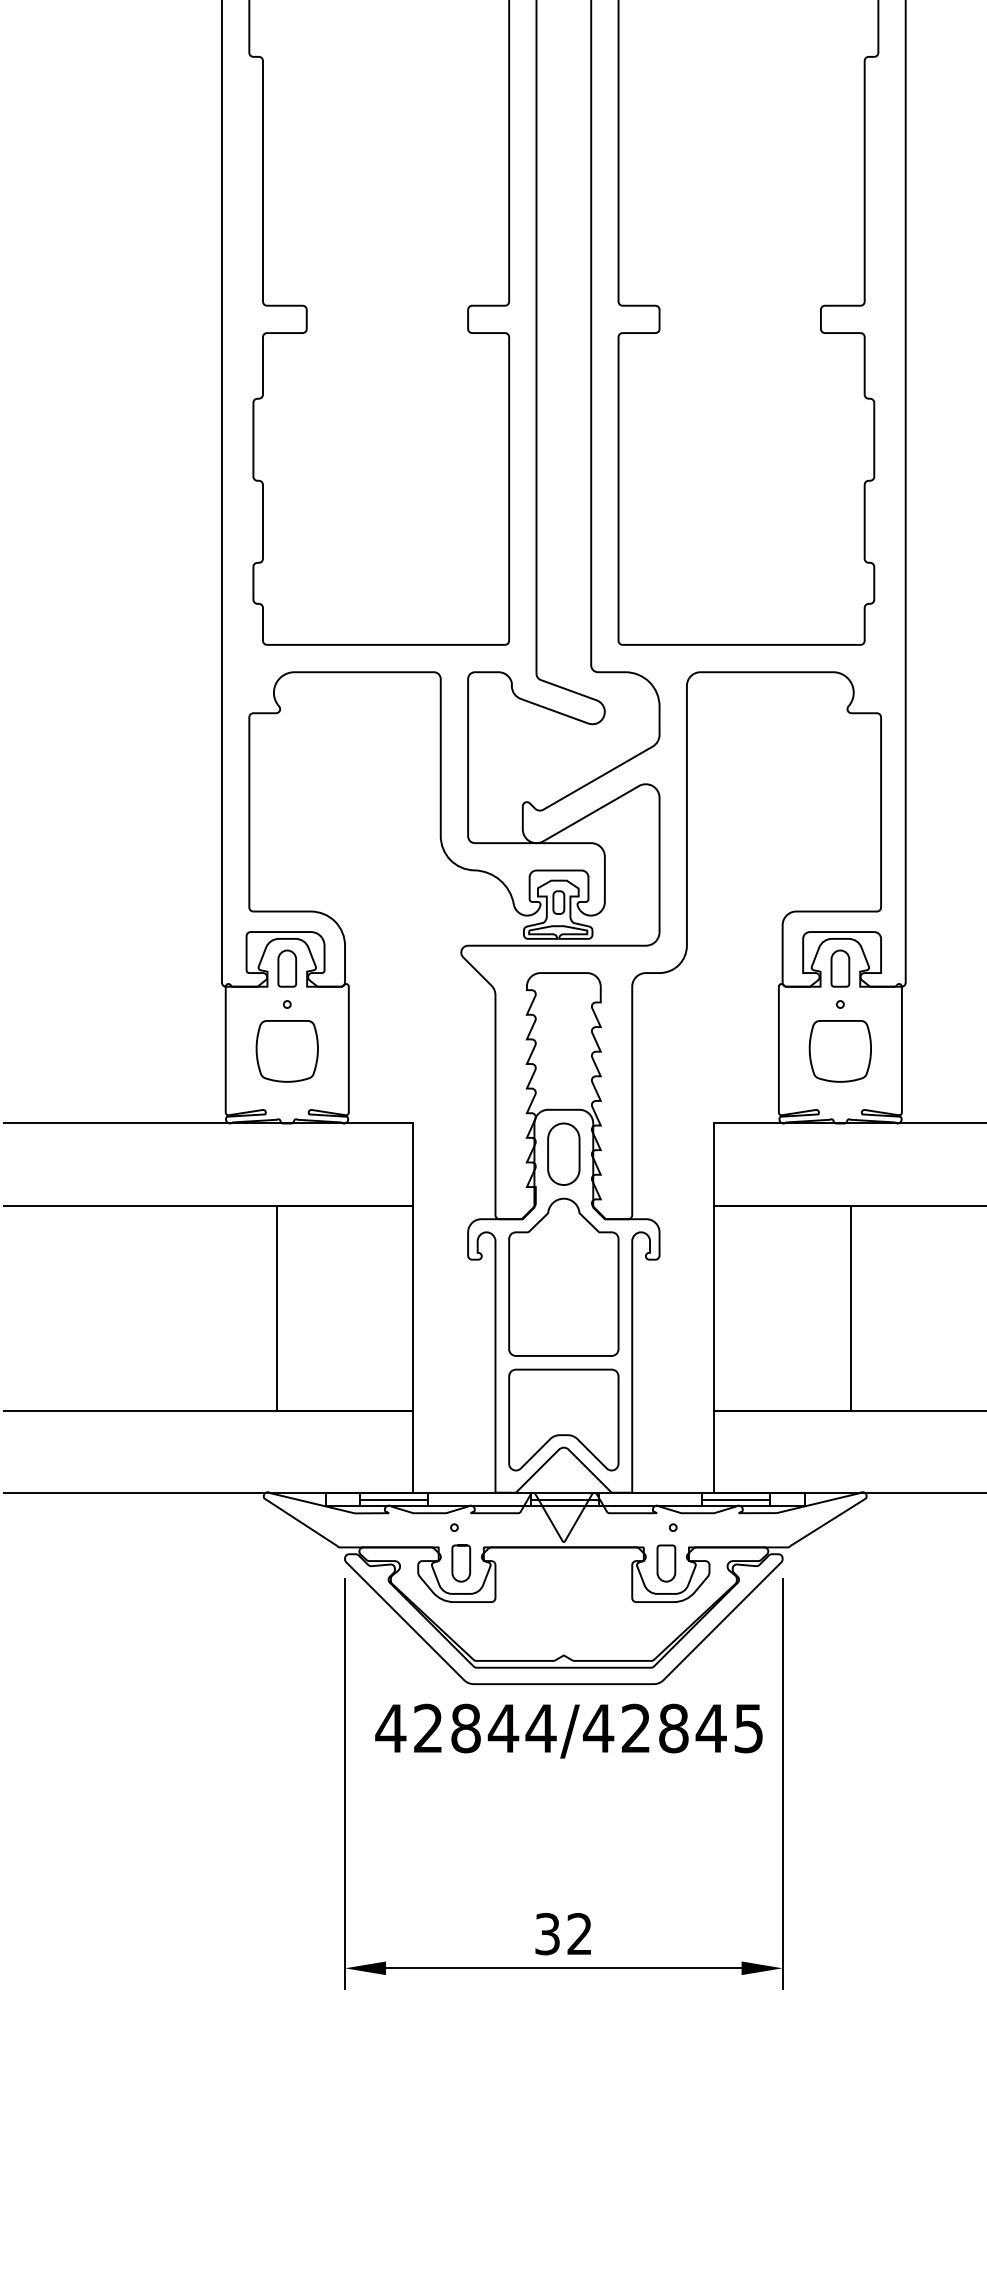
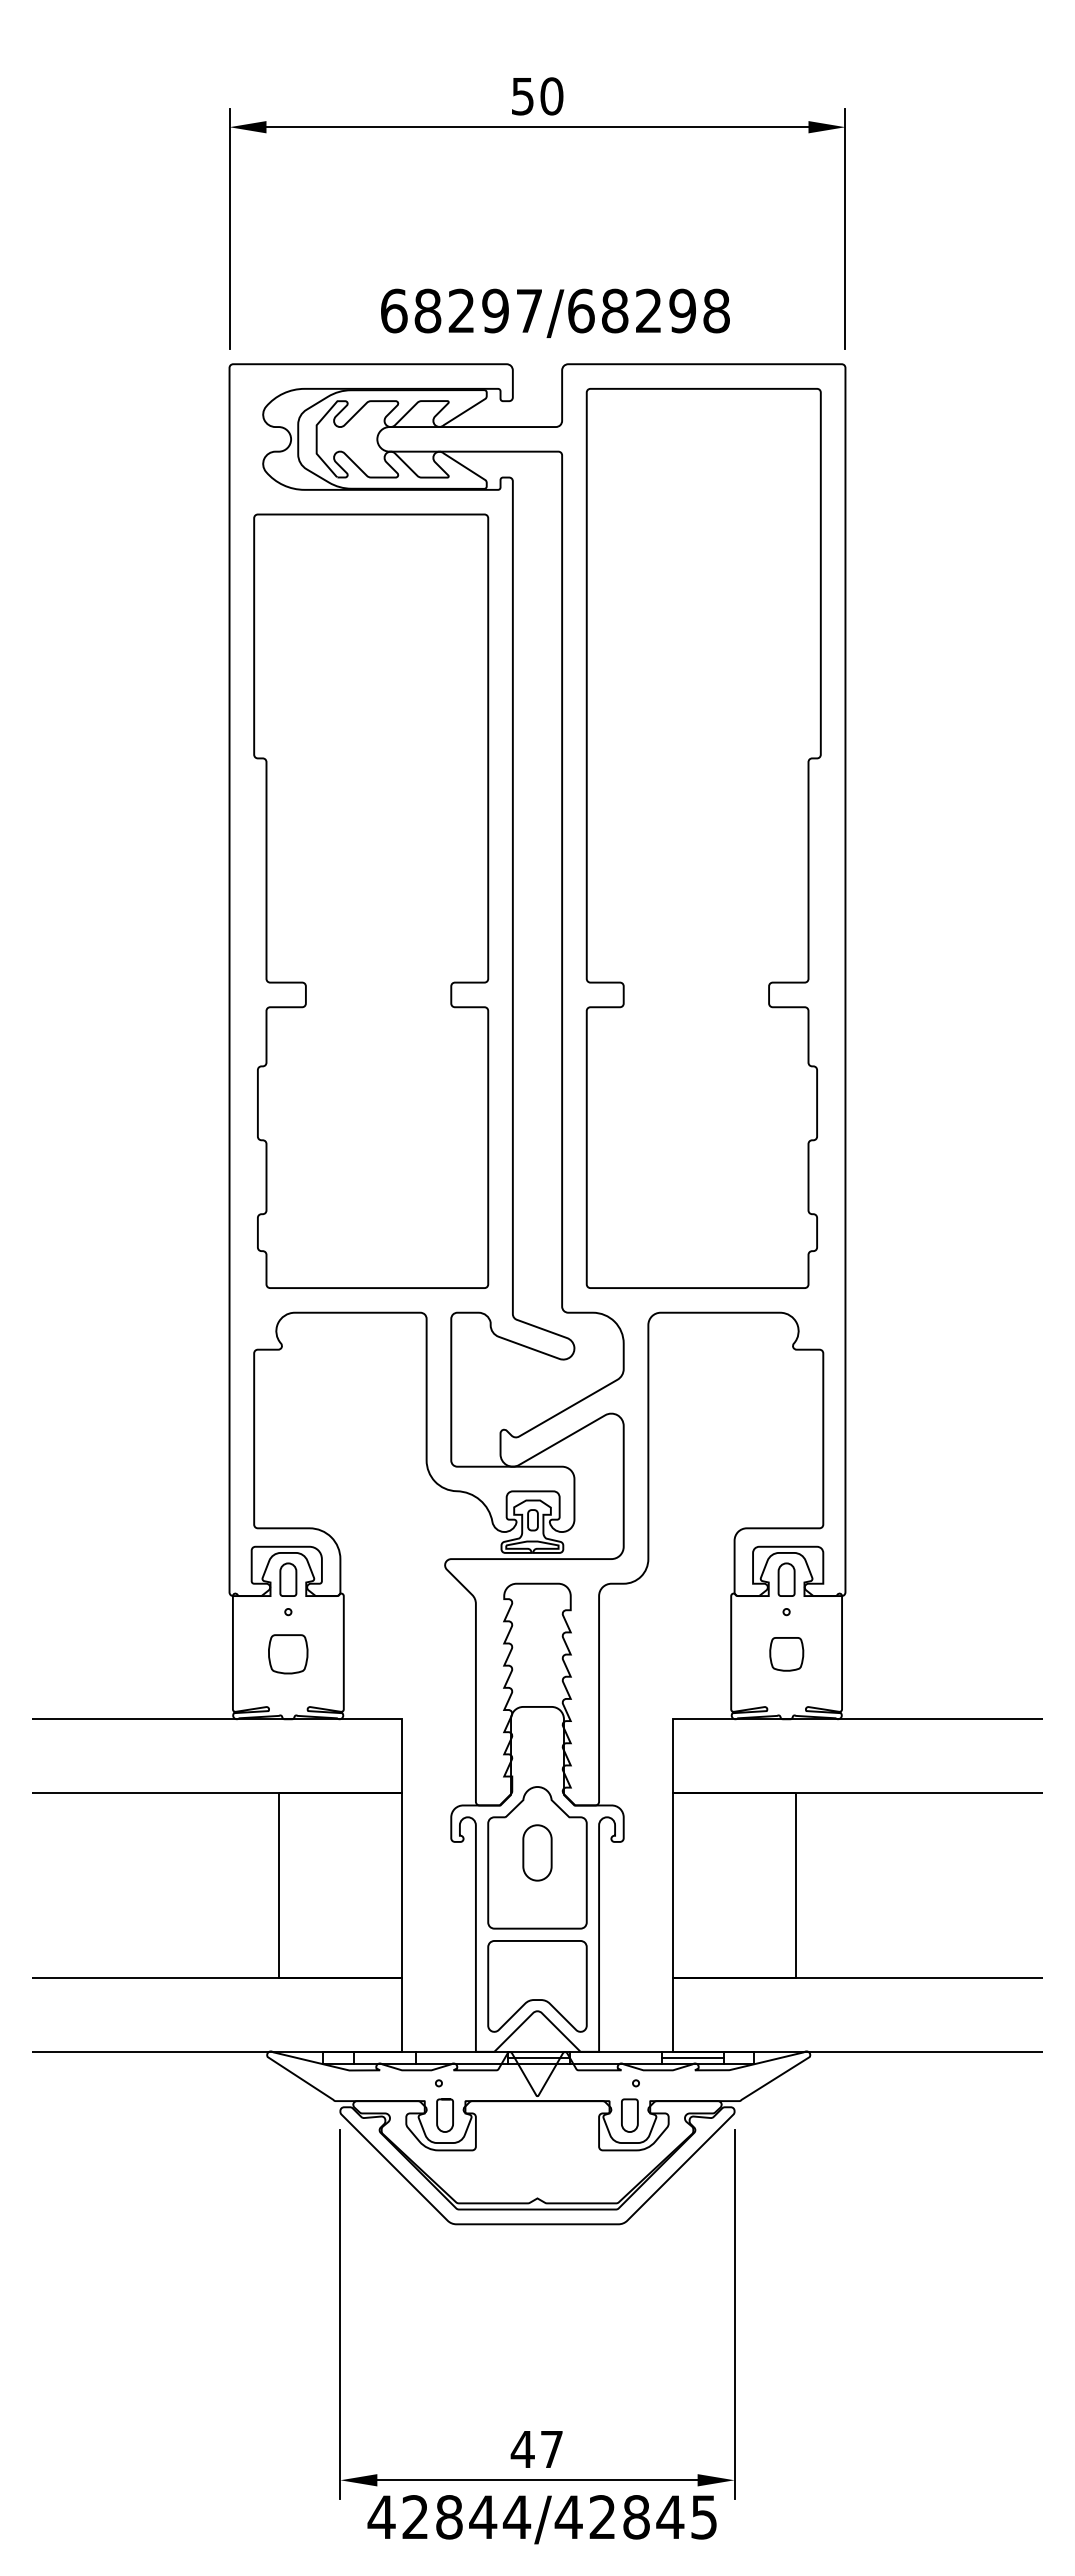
part: (286, 1051) -> (287, 1654), size x0.7
part: (840, 1051) -> (786, 1654), size x0.6
part: (563, 1153) -> (537, 1852), moved
line: (394, 1500) -> (384, 2058), removed
text: (568, 1730) -> (541, 2519), moved
text: (562, 1934) -> (536, 2449), 32 -> 47

